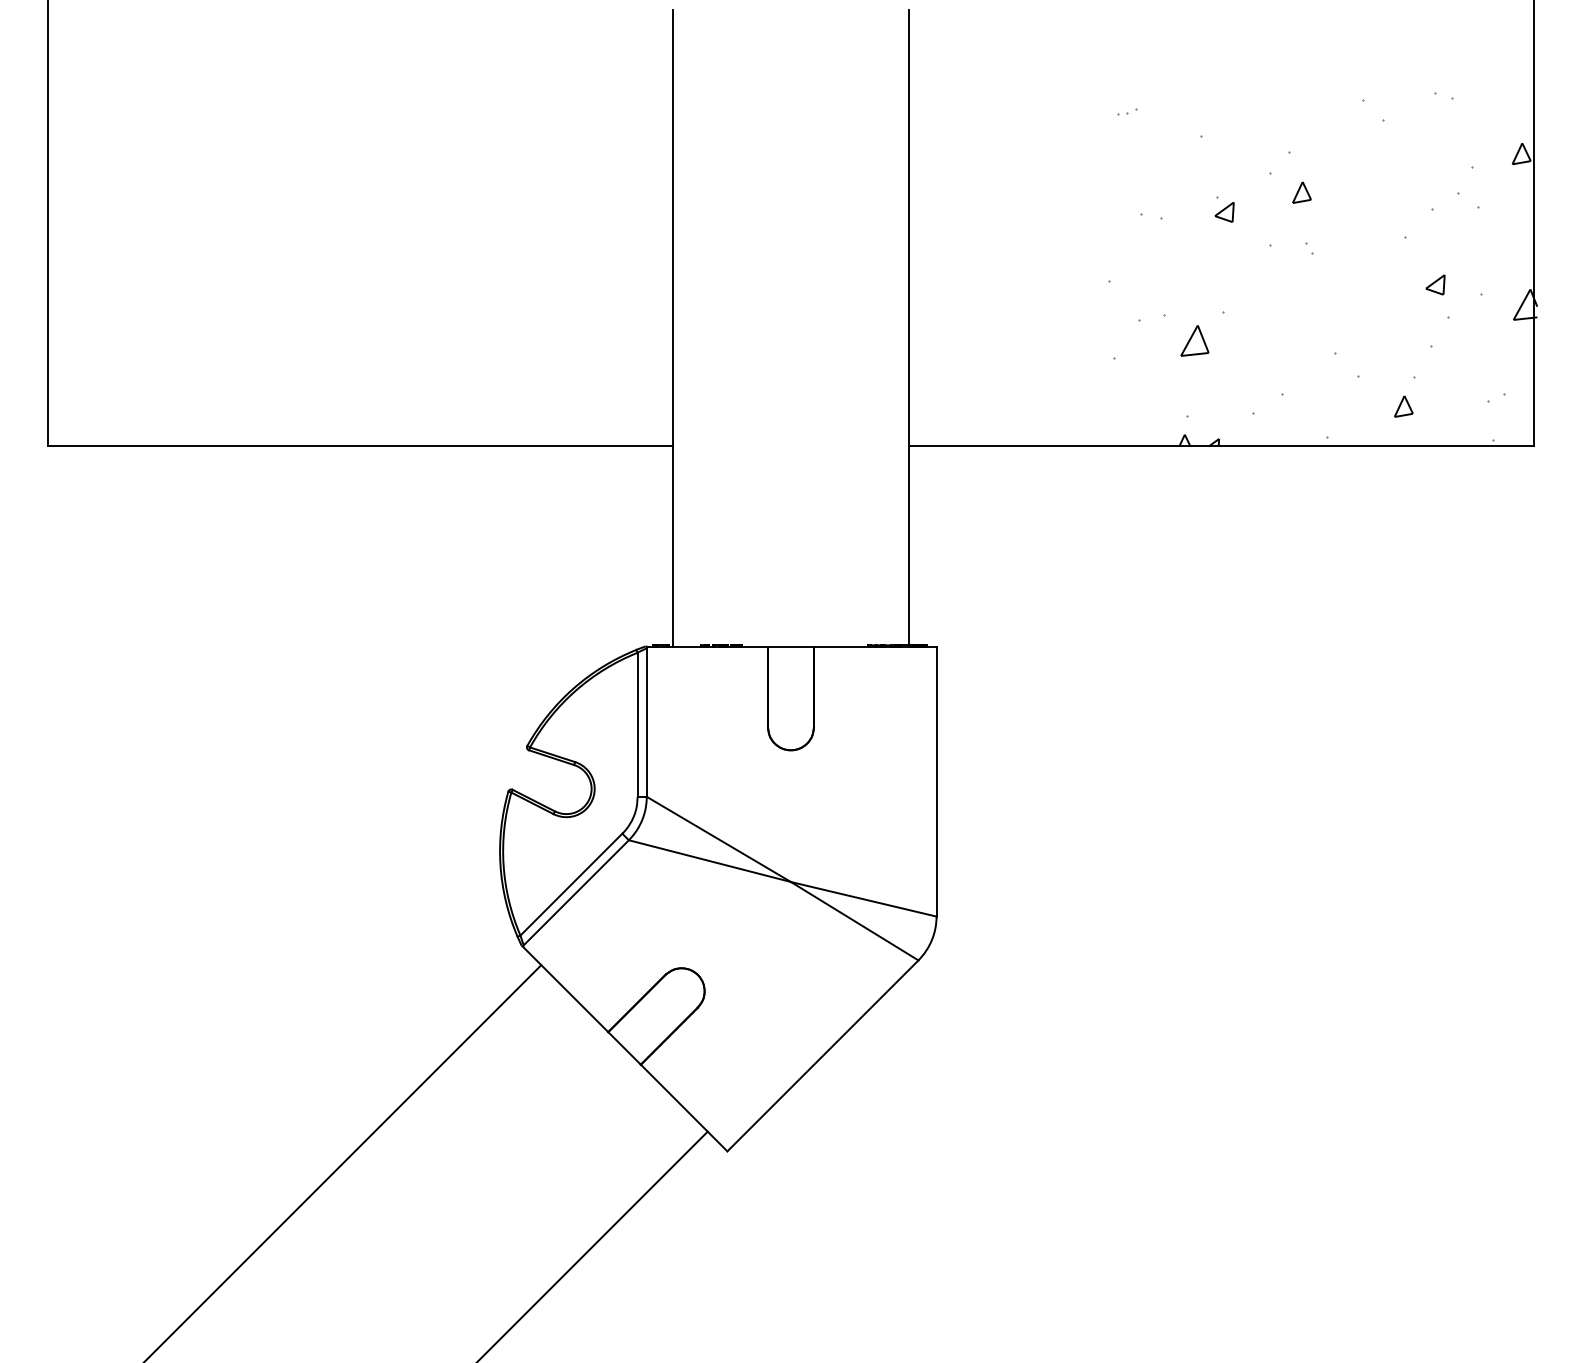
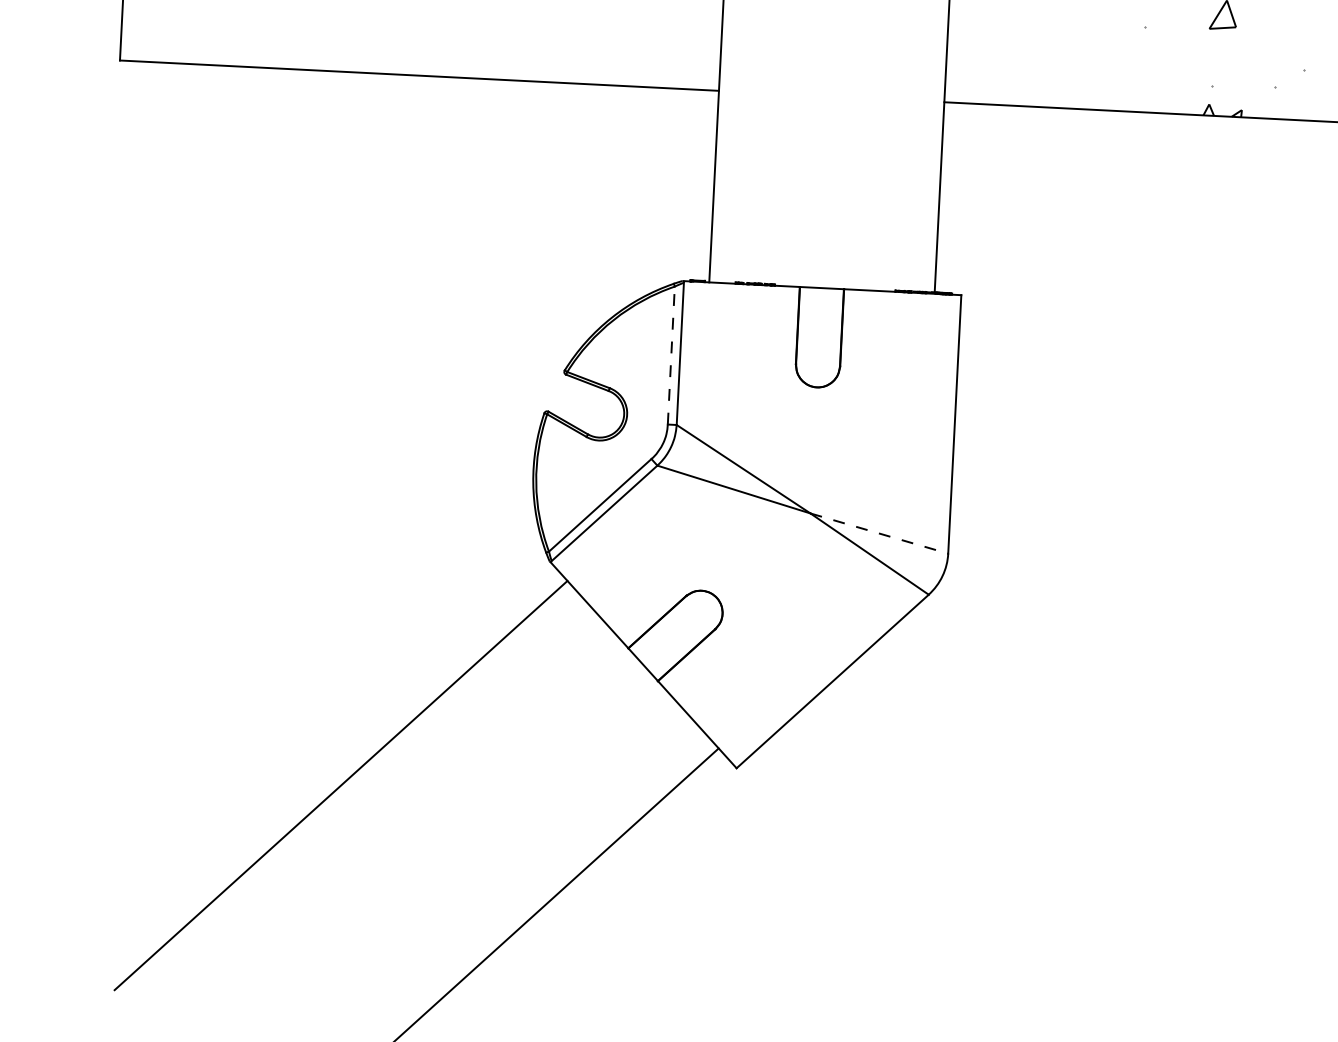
line: (637, 724) -> (671, 355), solid -> dashed
line: (863, 899) -> (879, 533), solid -> dashed

